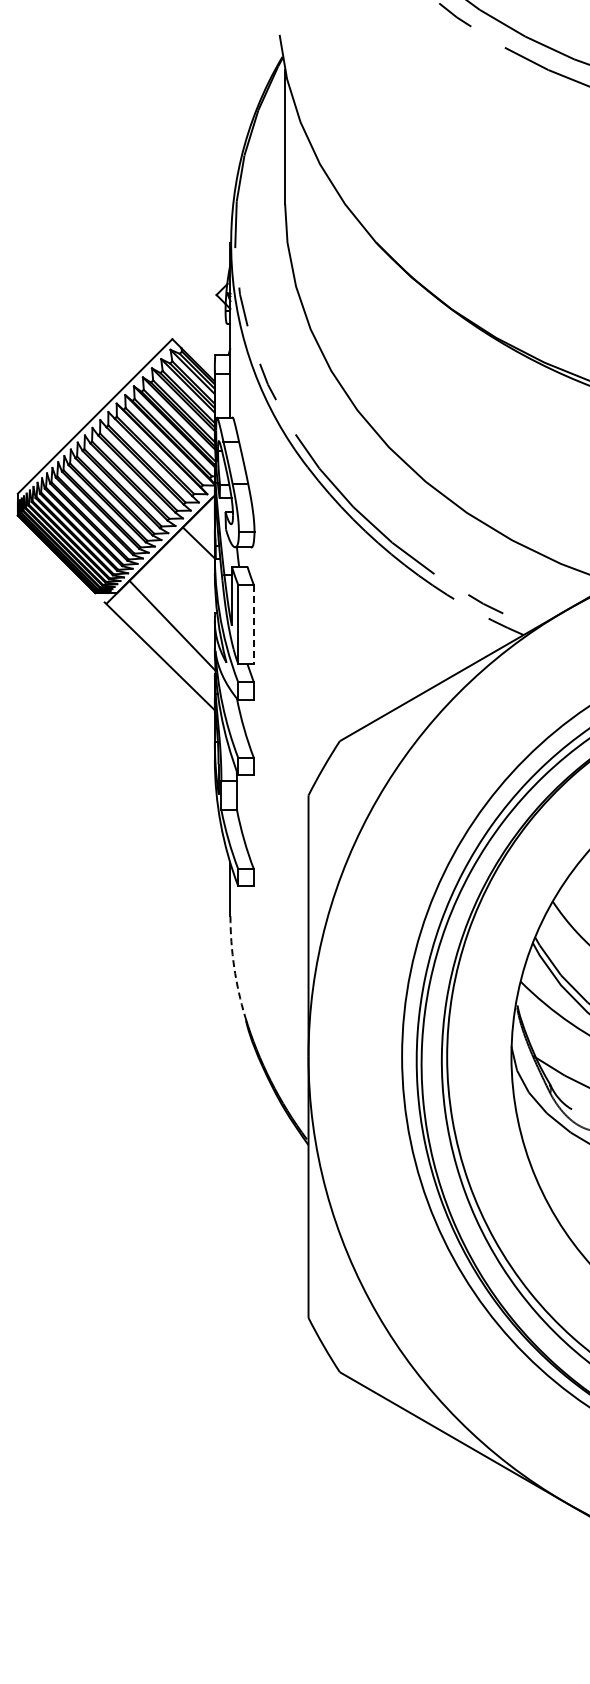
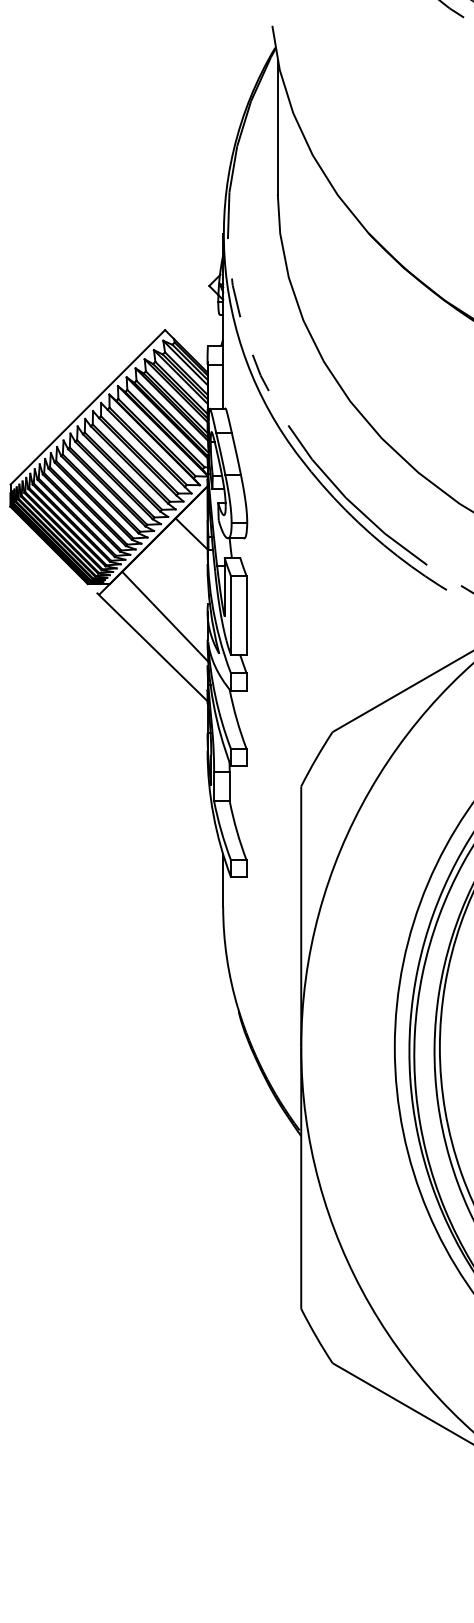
line: (253, 624) -> (246, 615), dashed -> solid
arc: (234, 967) -> (227, 958), dashed -> solid

